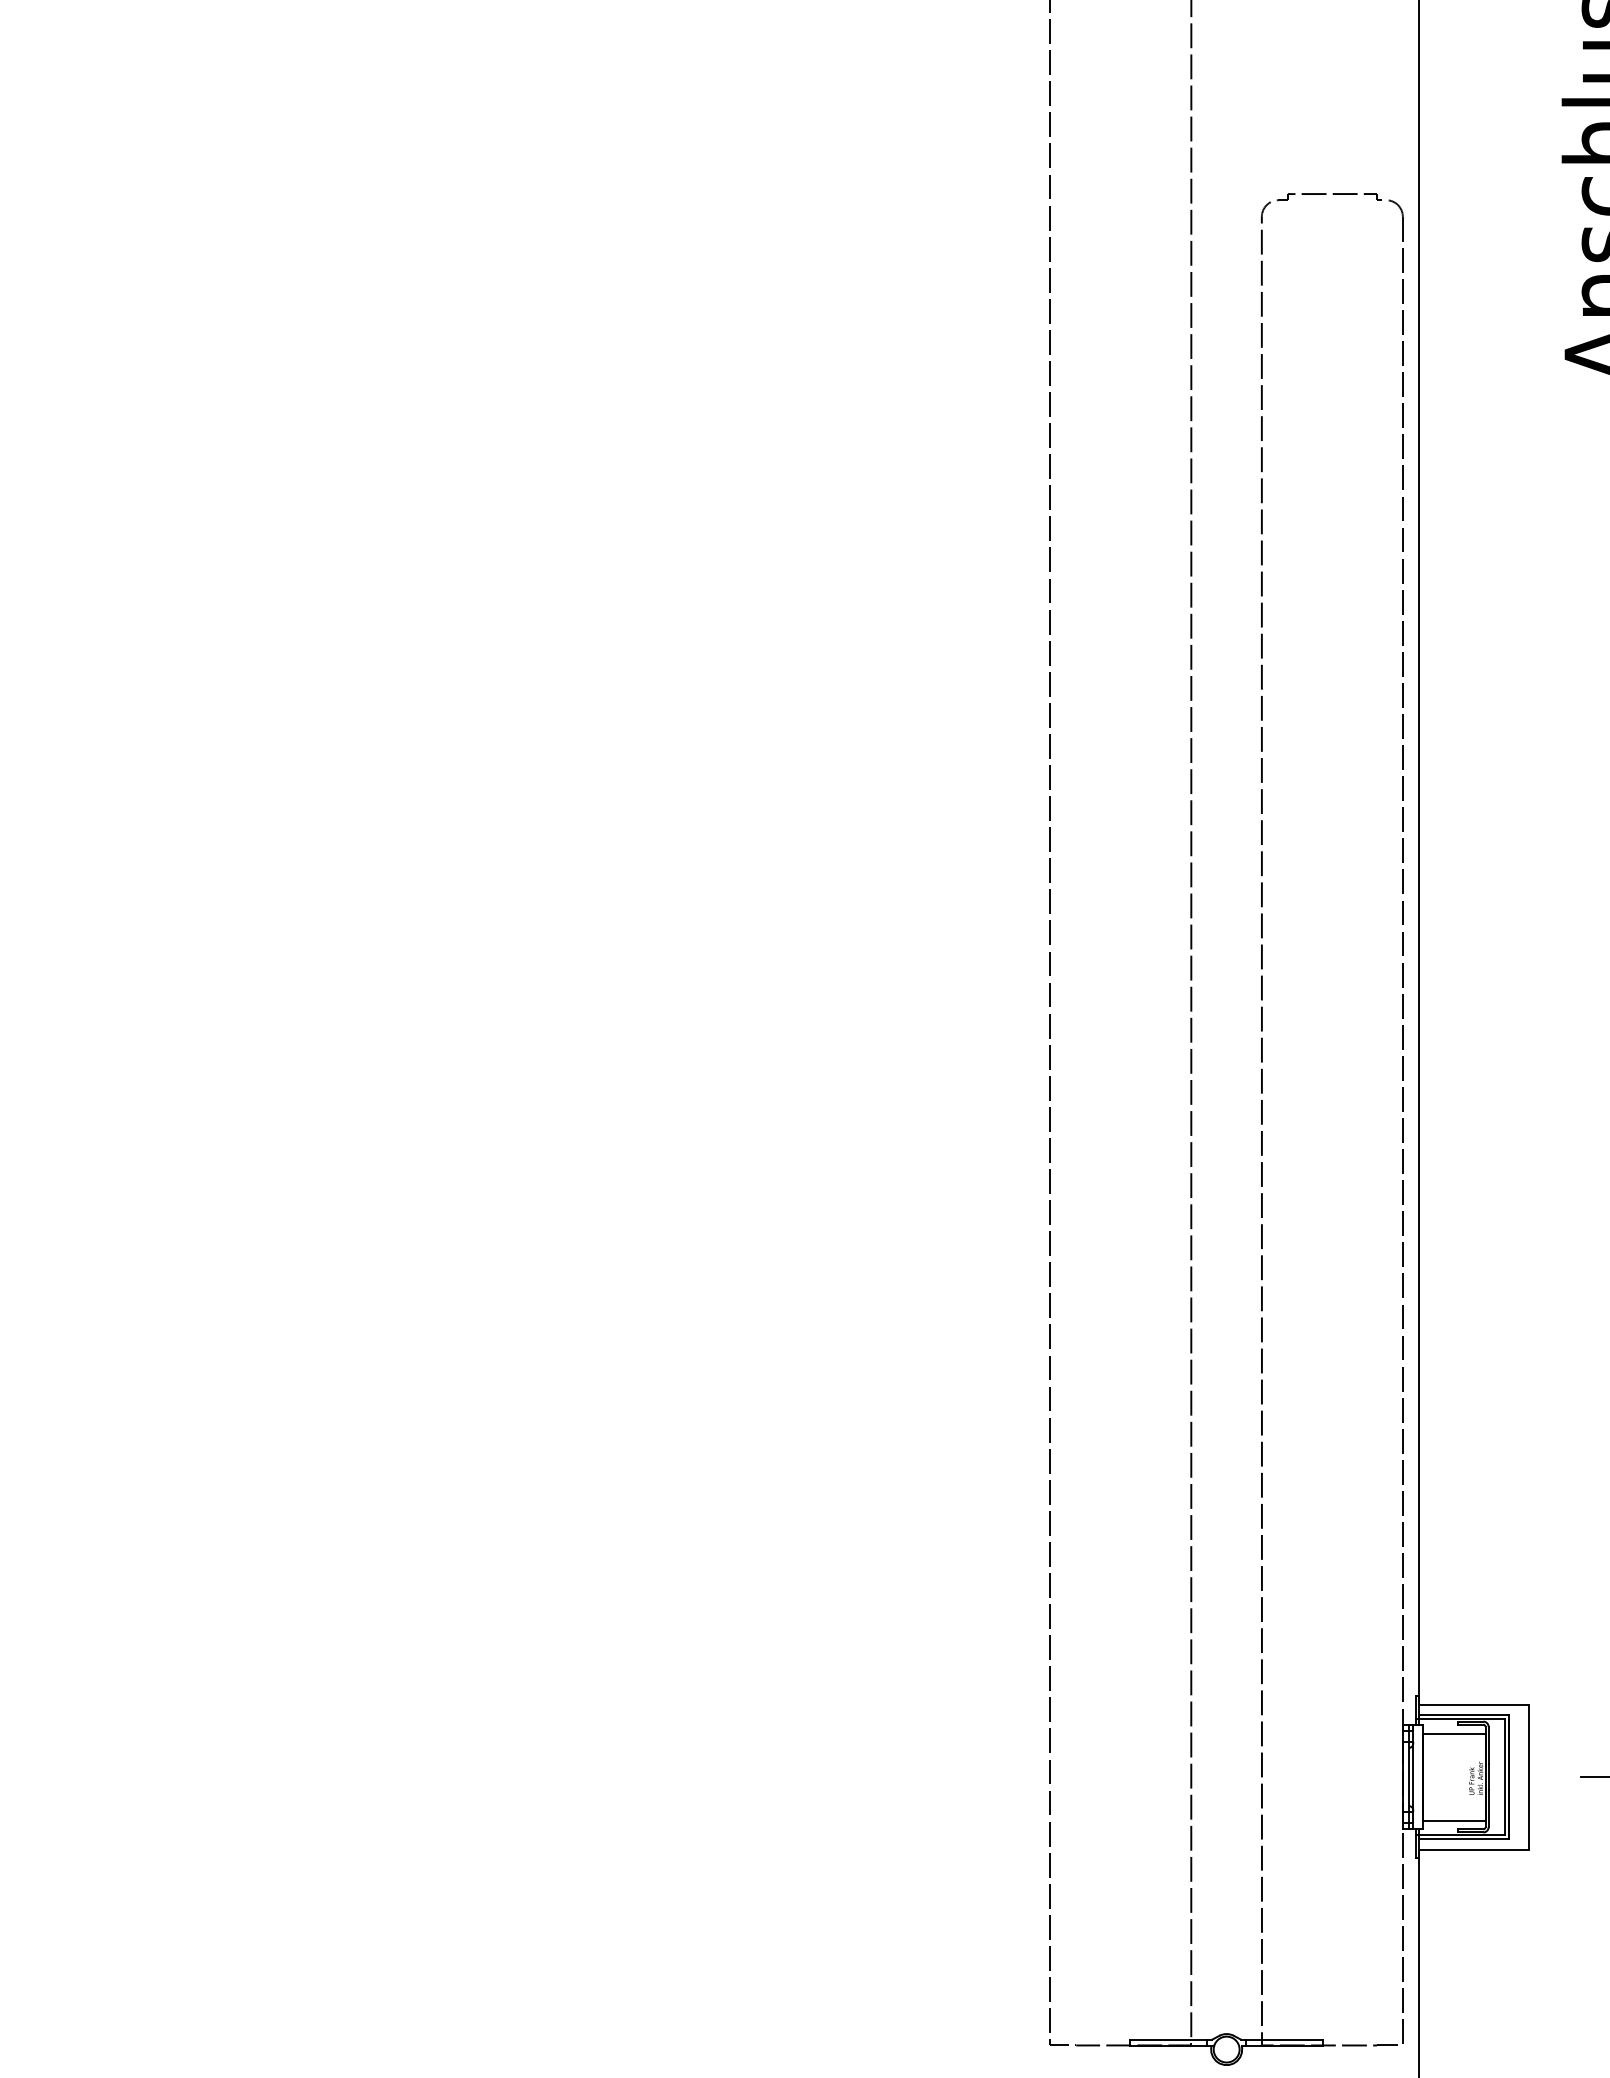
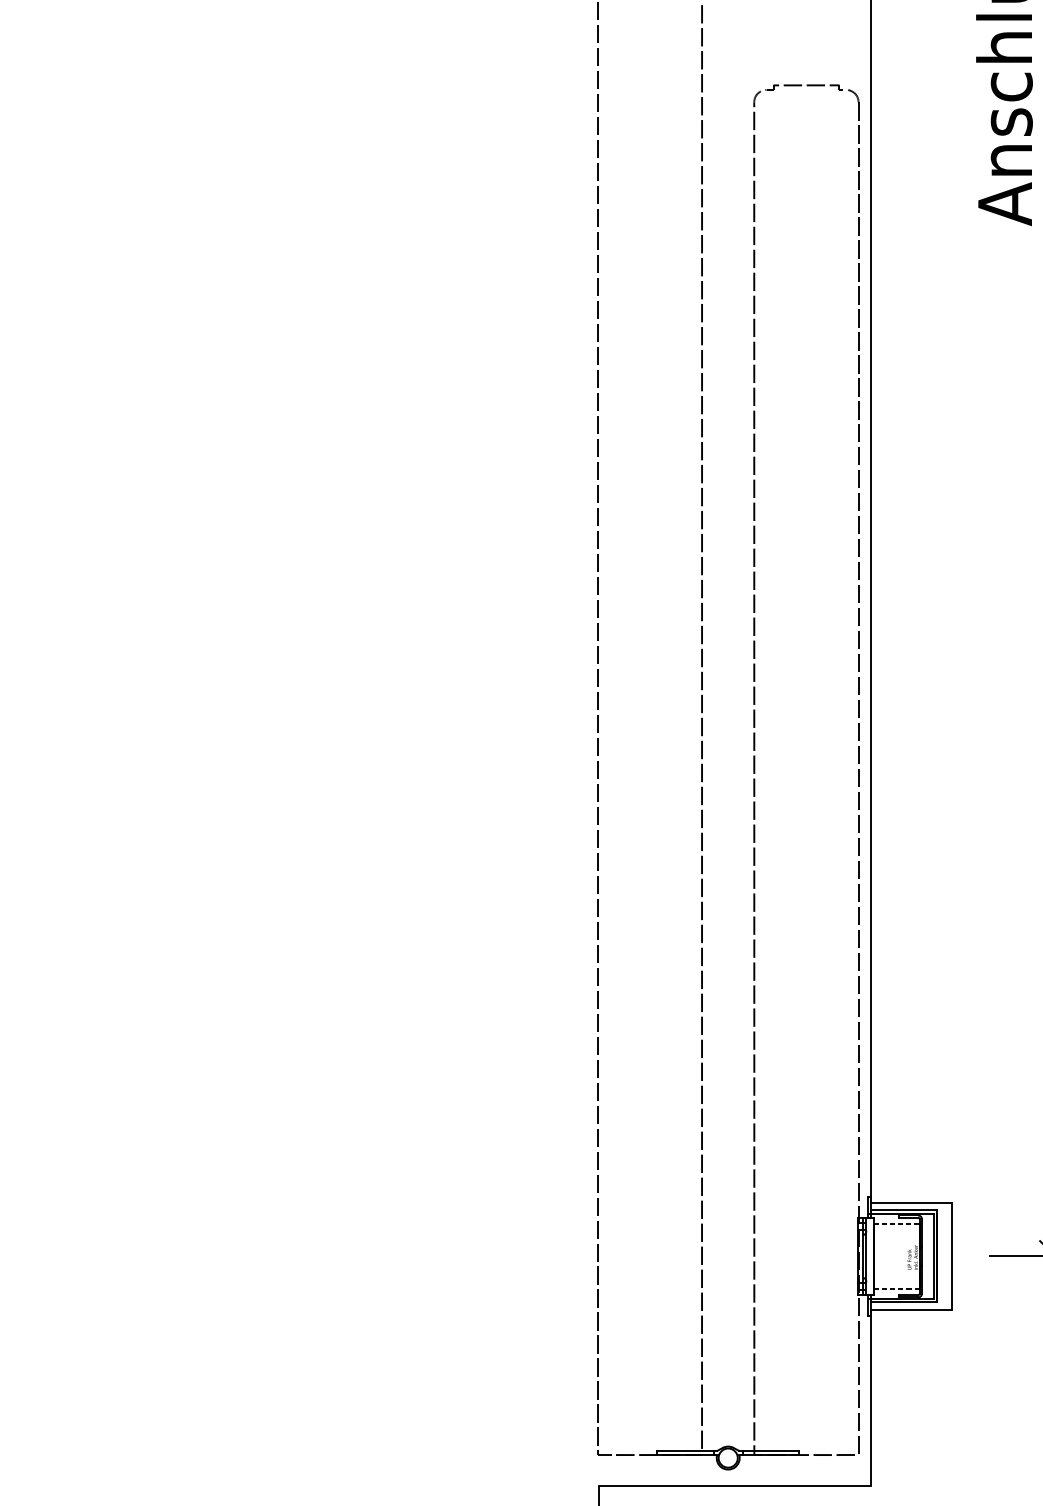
line: (1454, 1733) -> (896, 1224), solid -> dashed
line: (1453, 1820) -> (896, 1288), solid -> dashed

